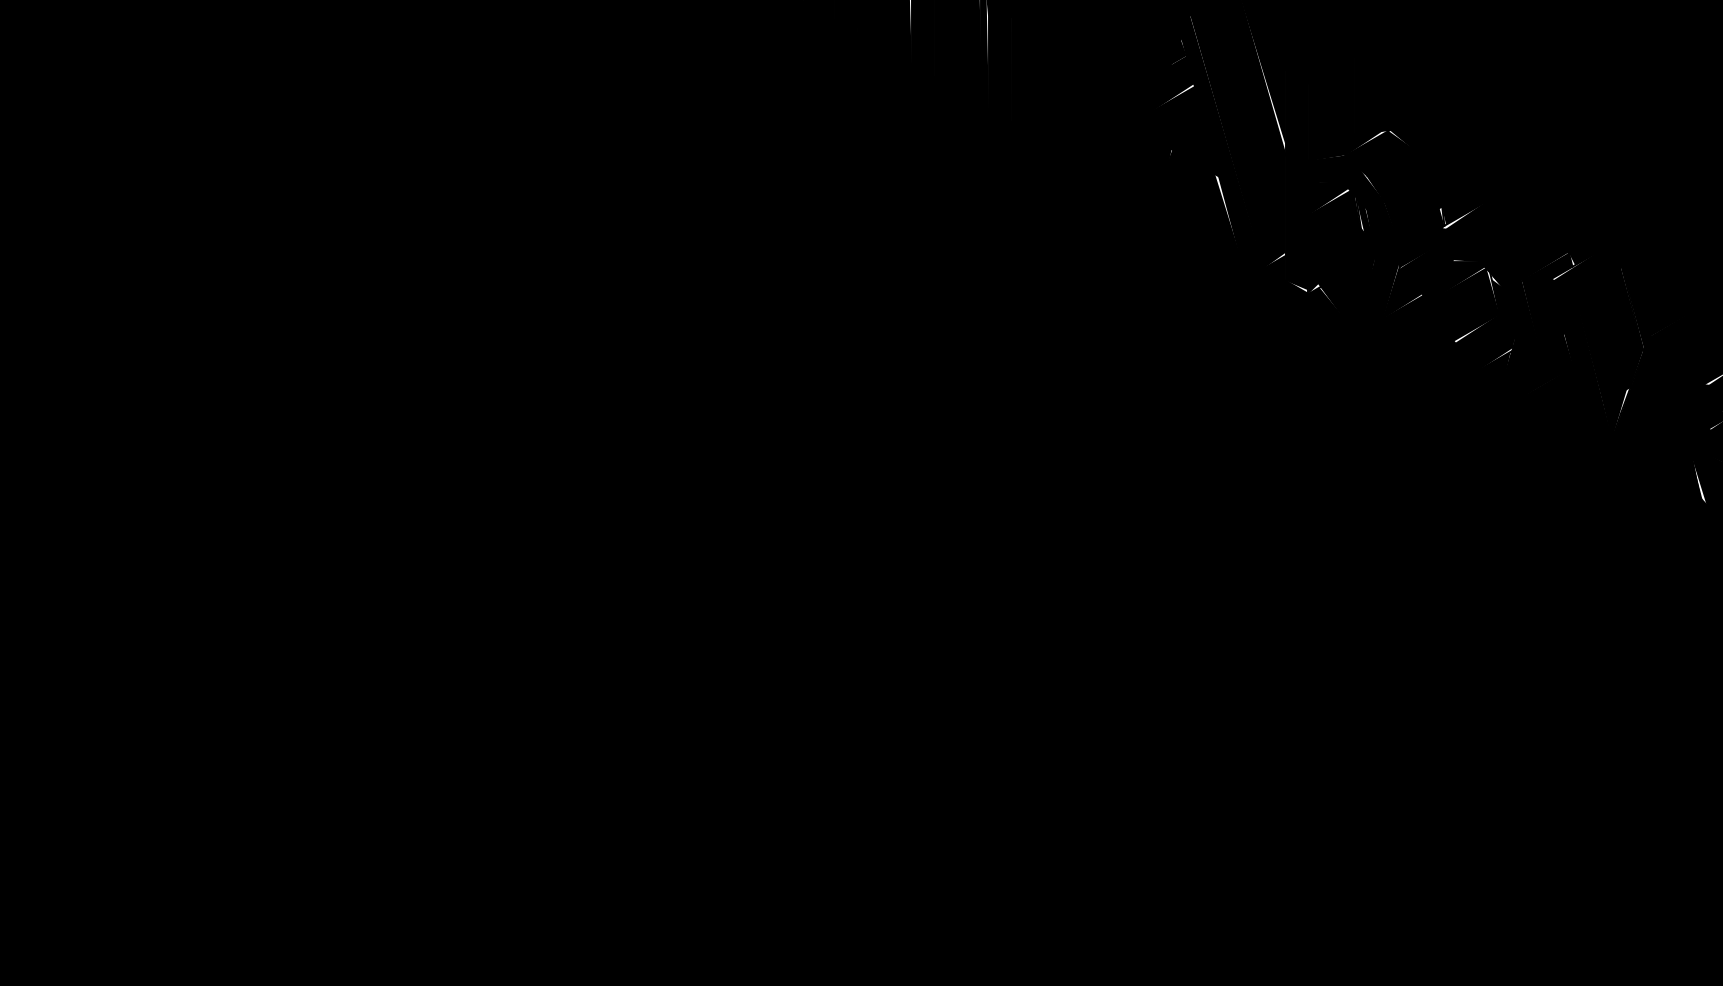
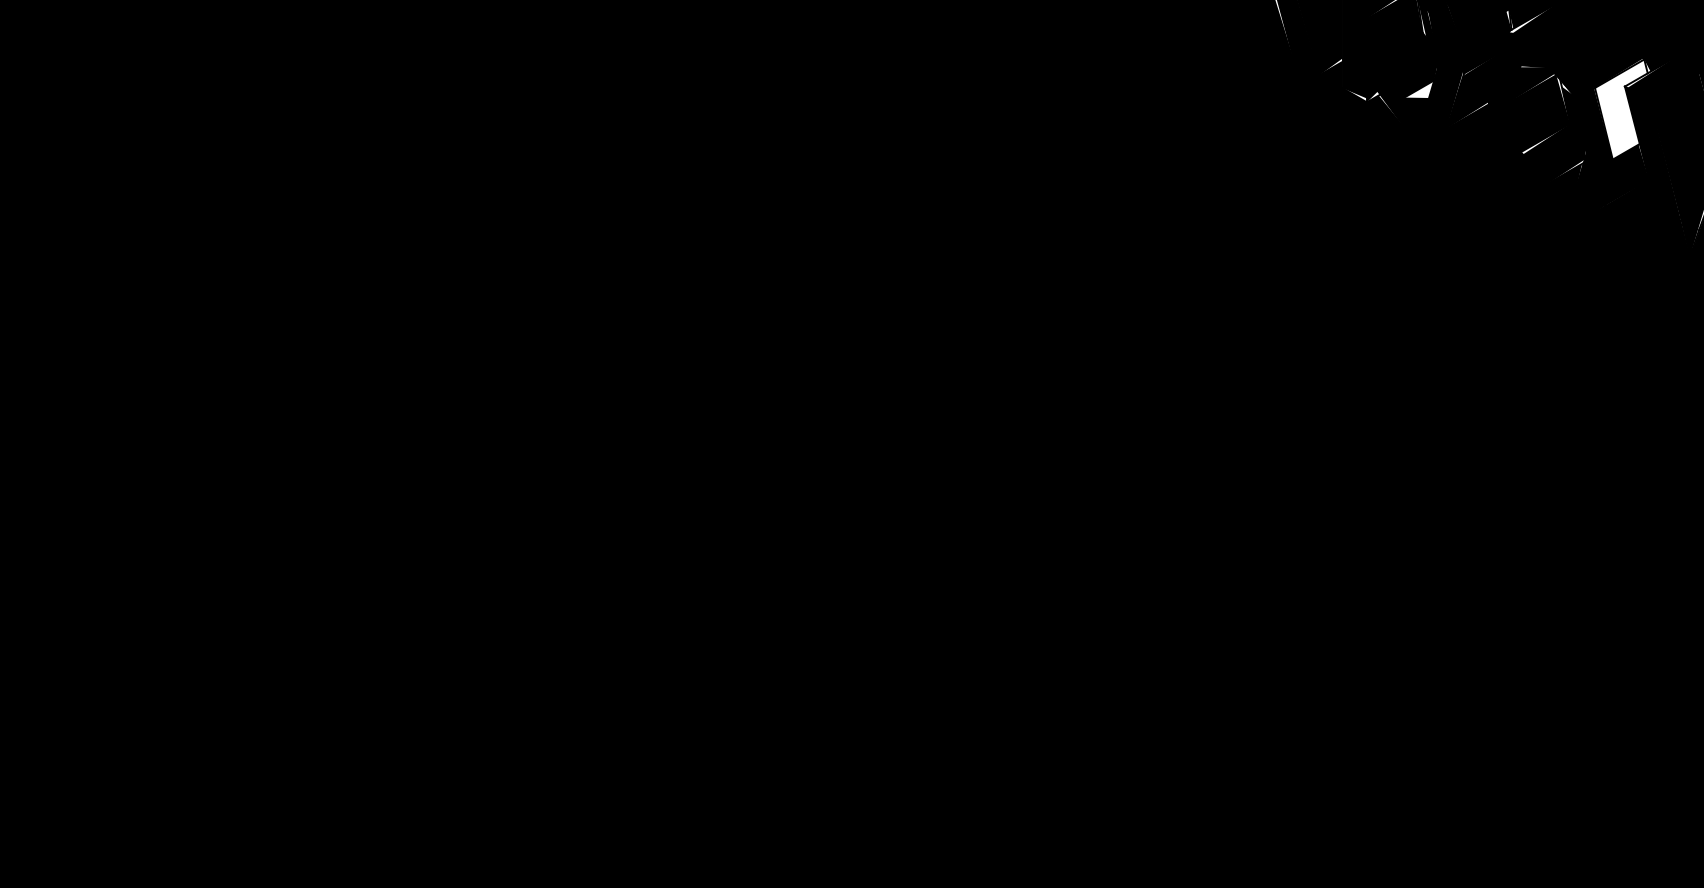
fill: (1356, 281) -> (1418, 89), removed
fill: (1547, 300) -> (1621, 109), removed

